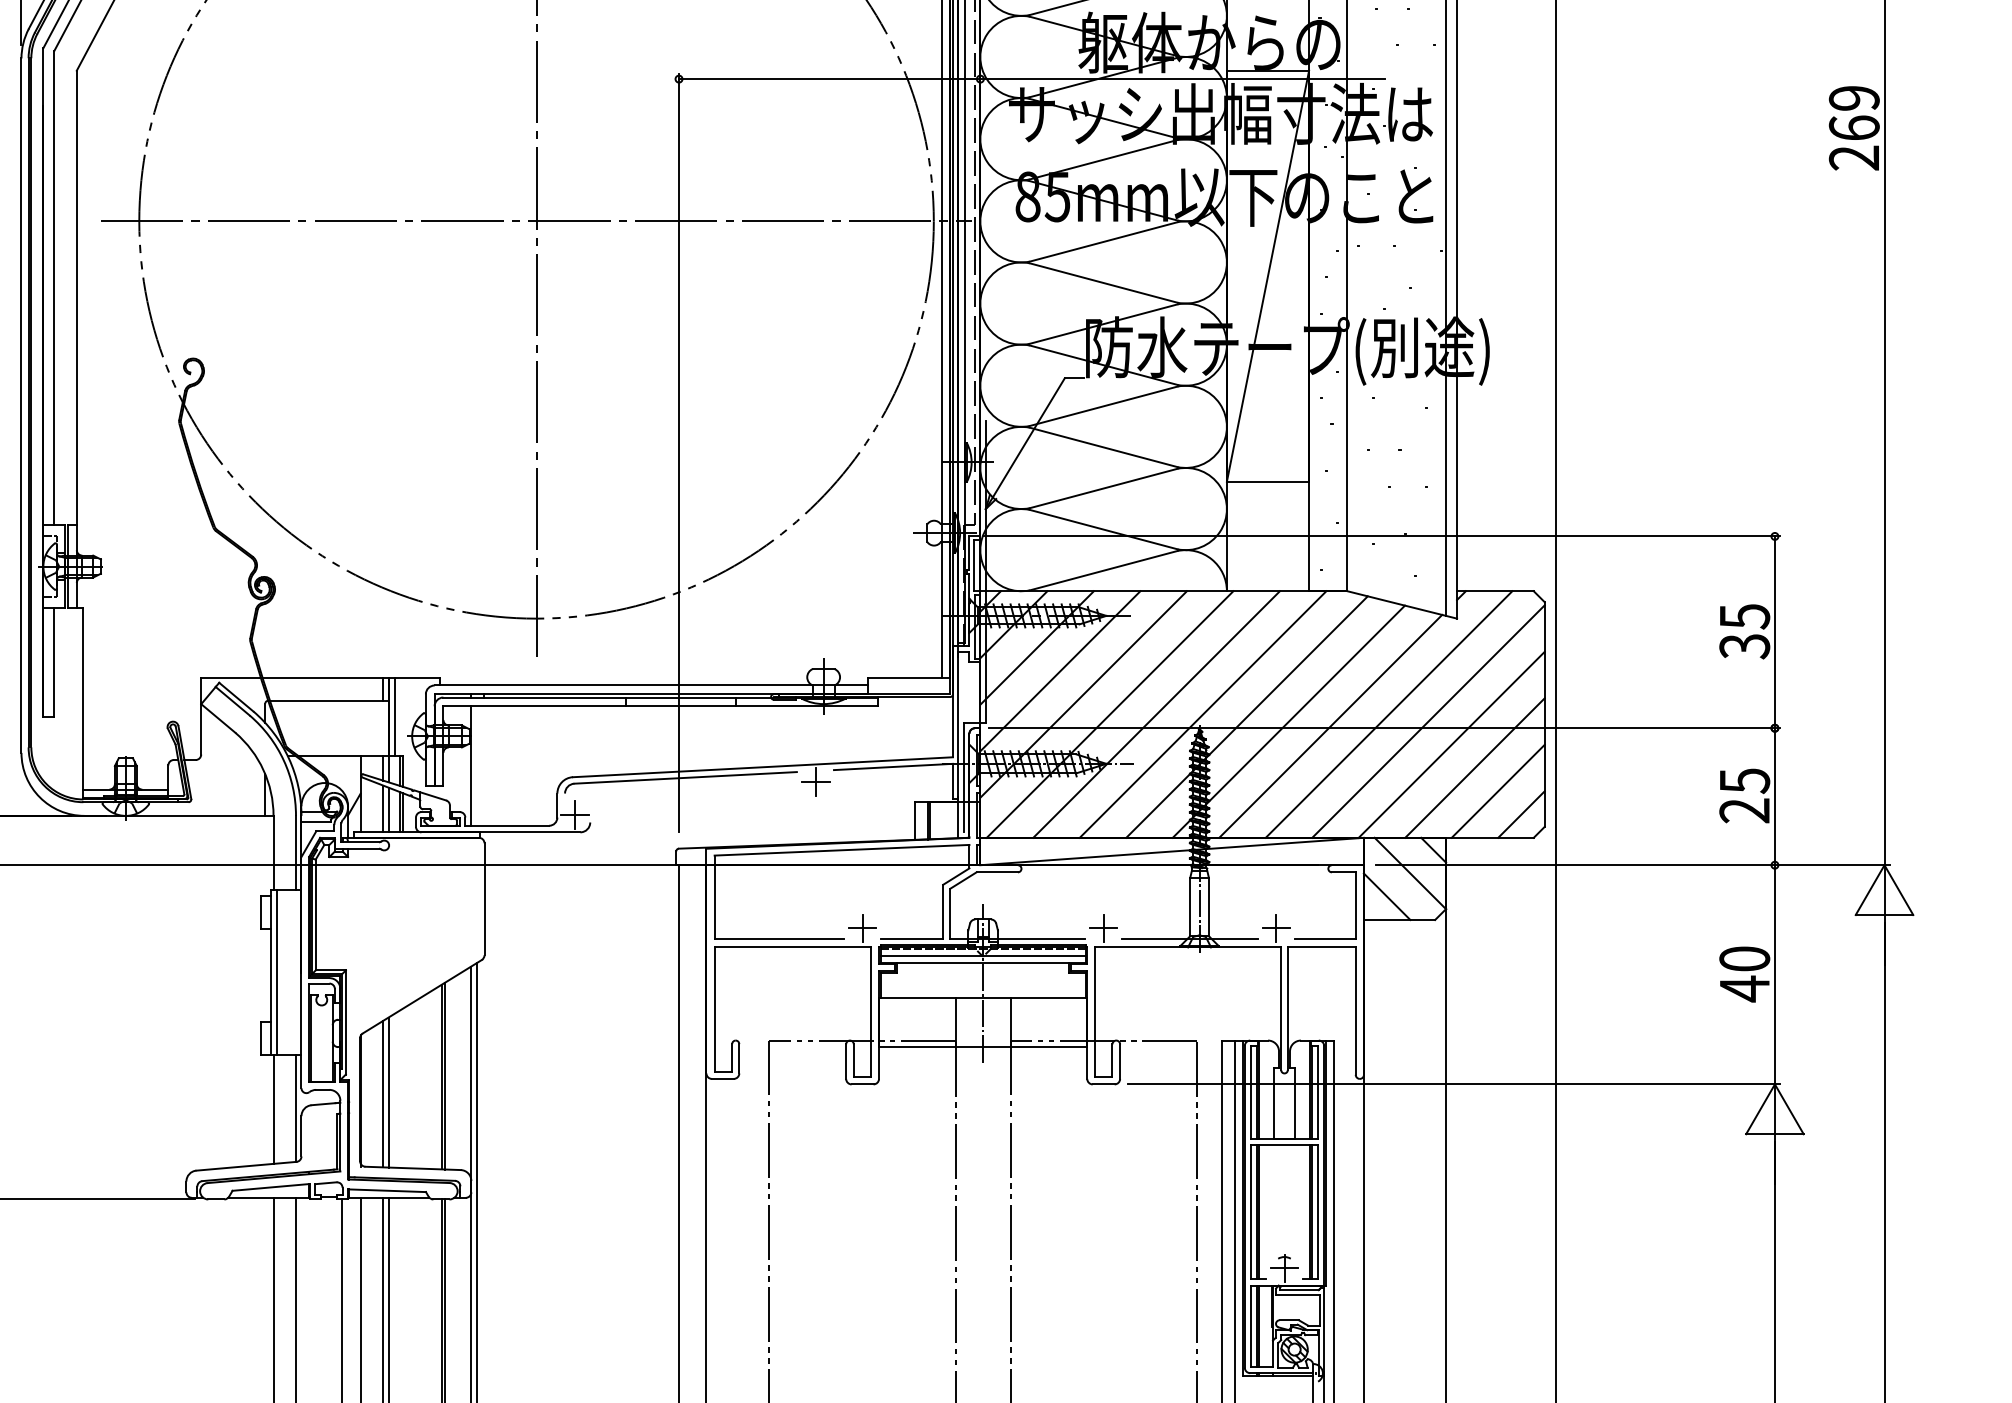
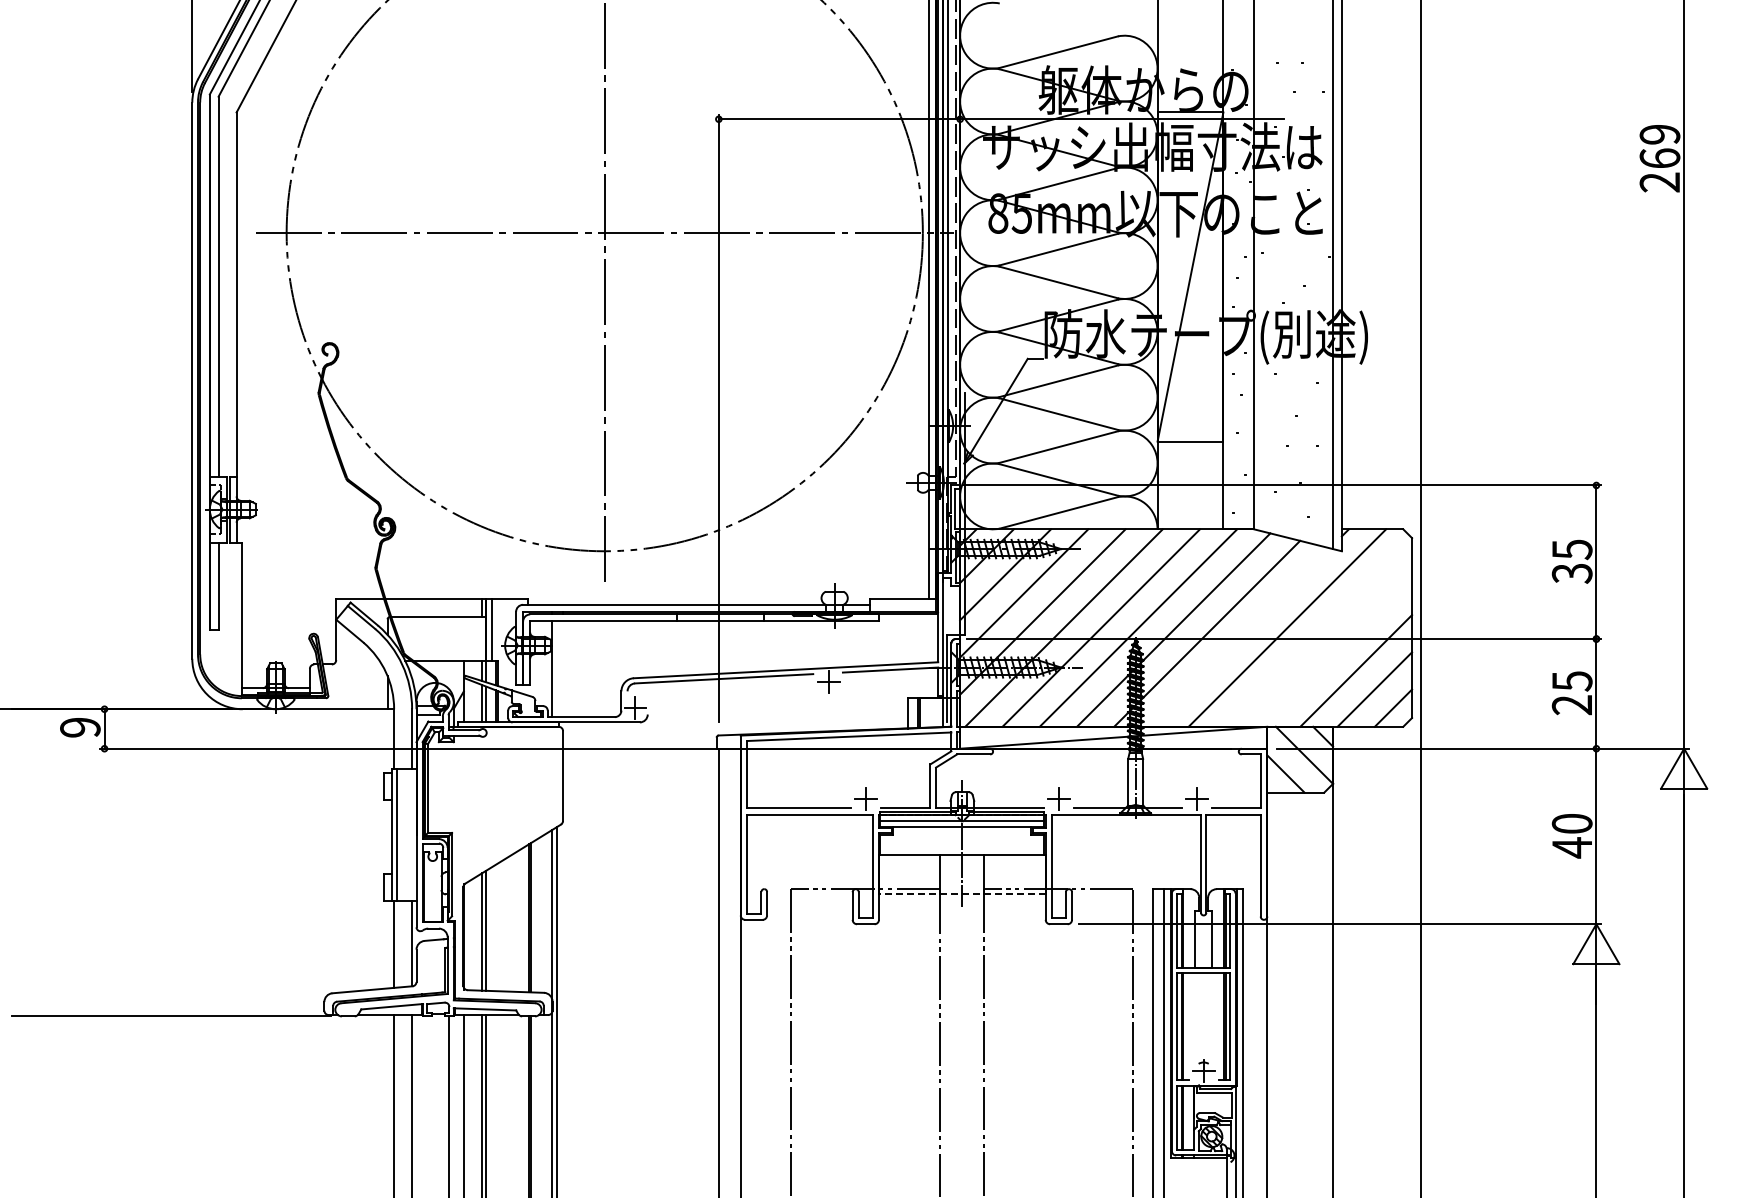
line: (1427, 721) -> (1318, 633), removed
line: (1330, 726) -> (1240, 637), removed
line: (1451, 743) -> (1337, 651), removed
line: (982, 1047) -> (961, 894), solid -> dashed

